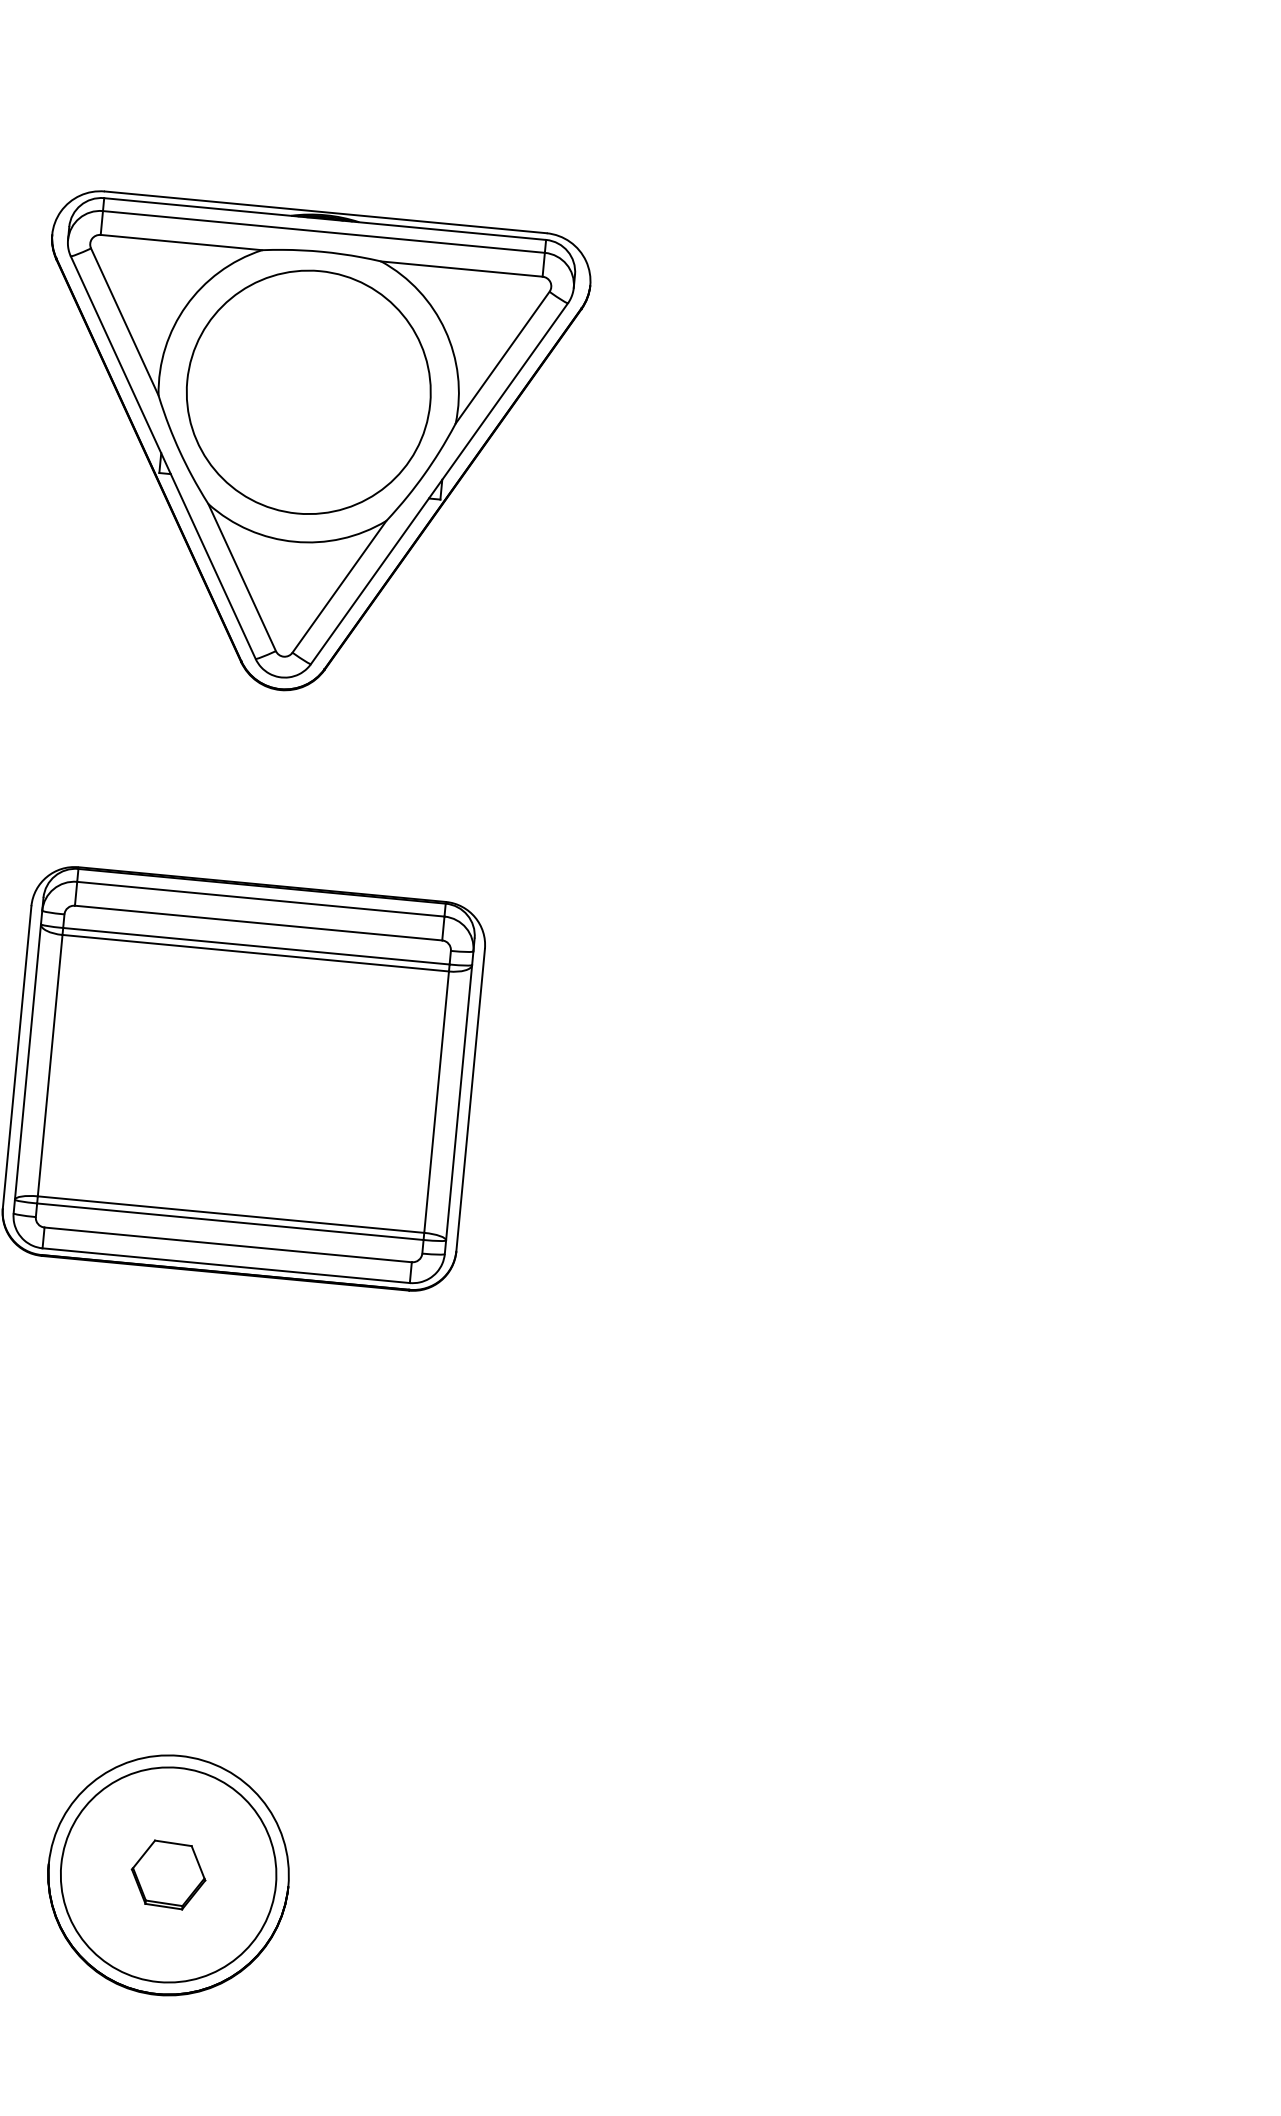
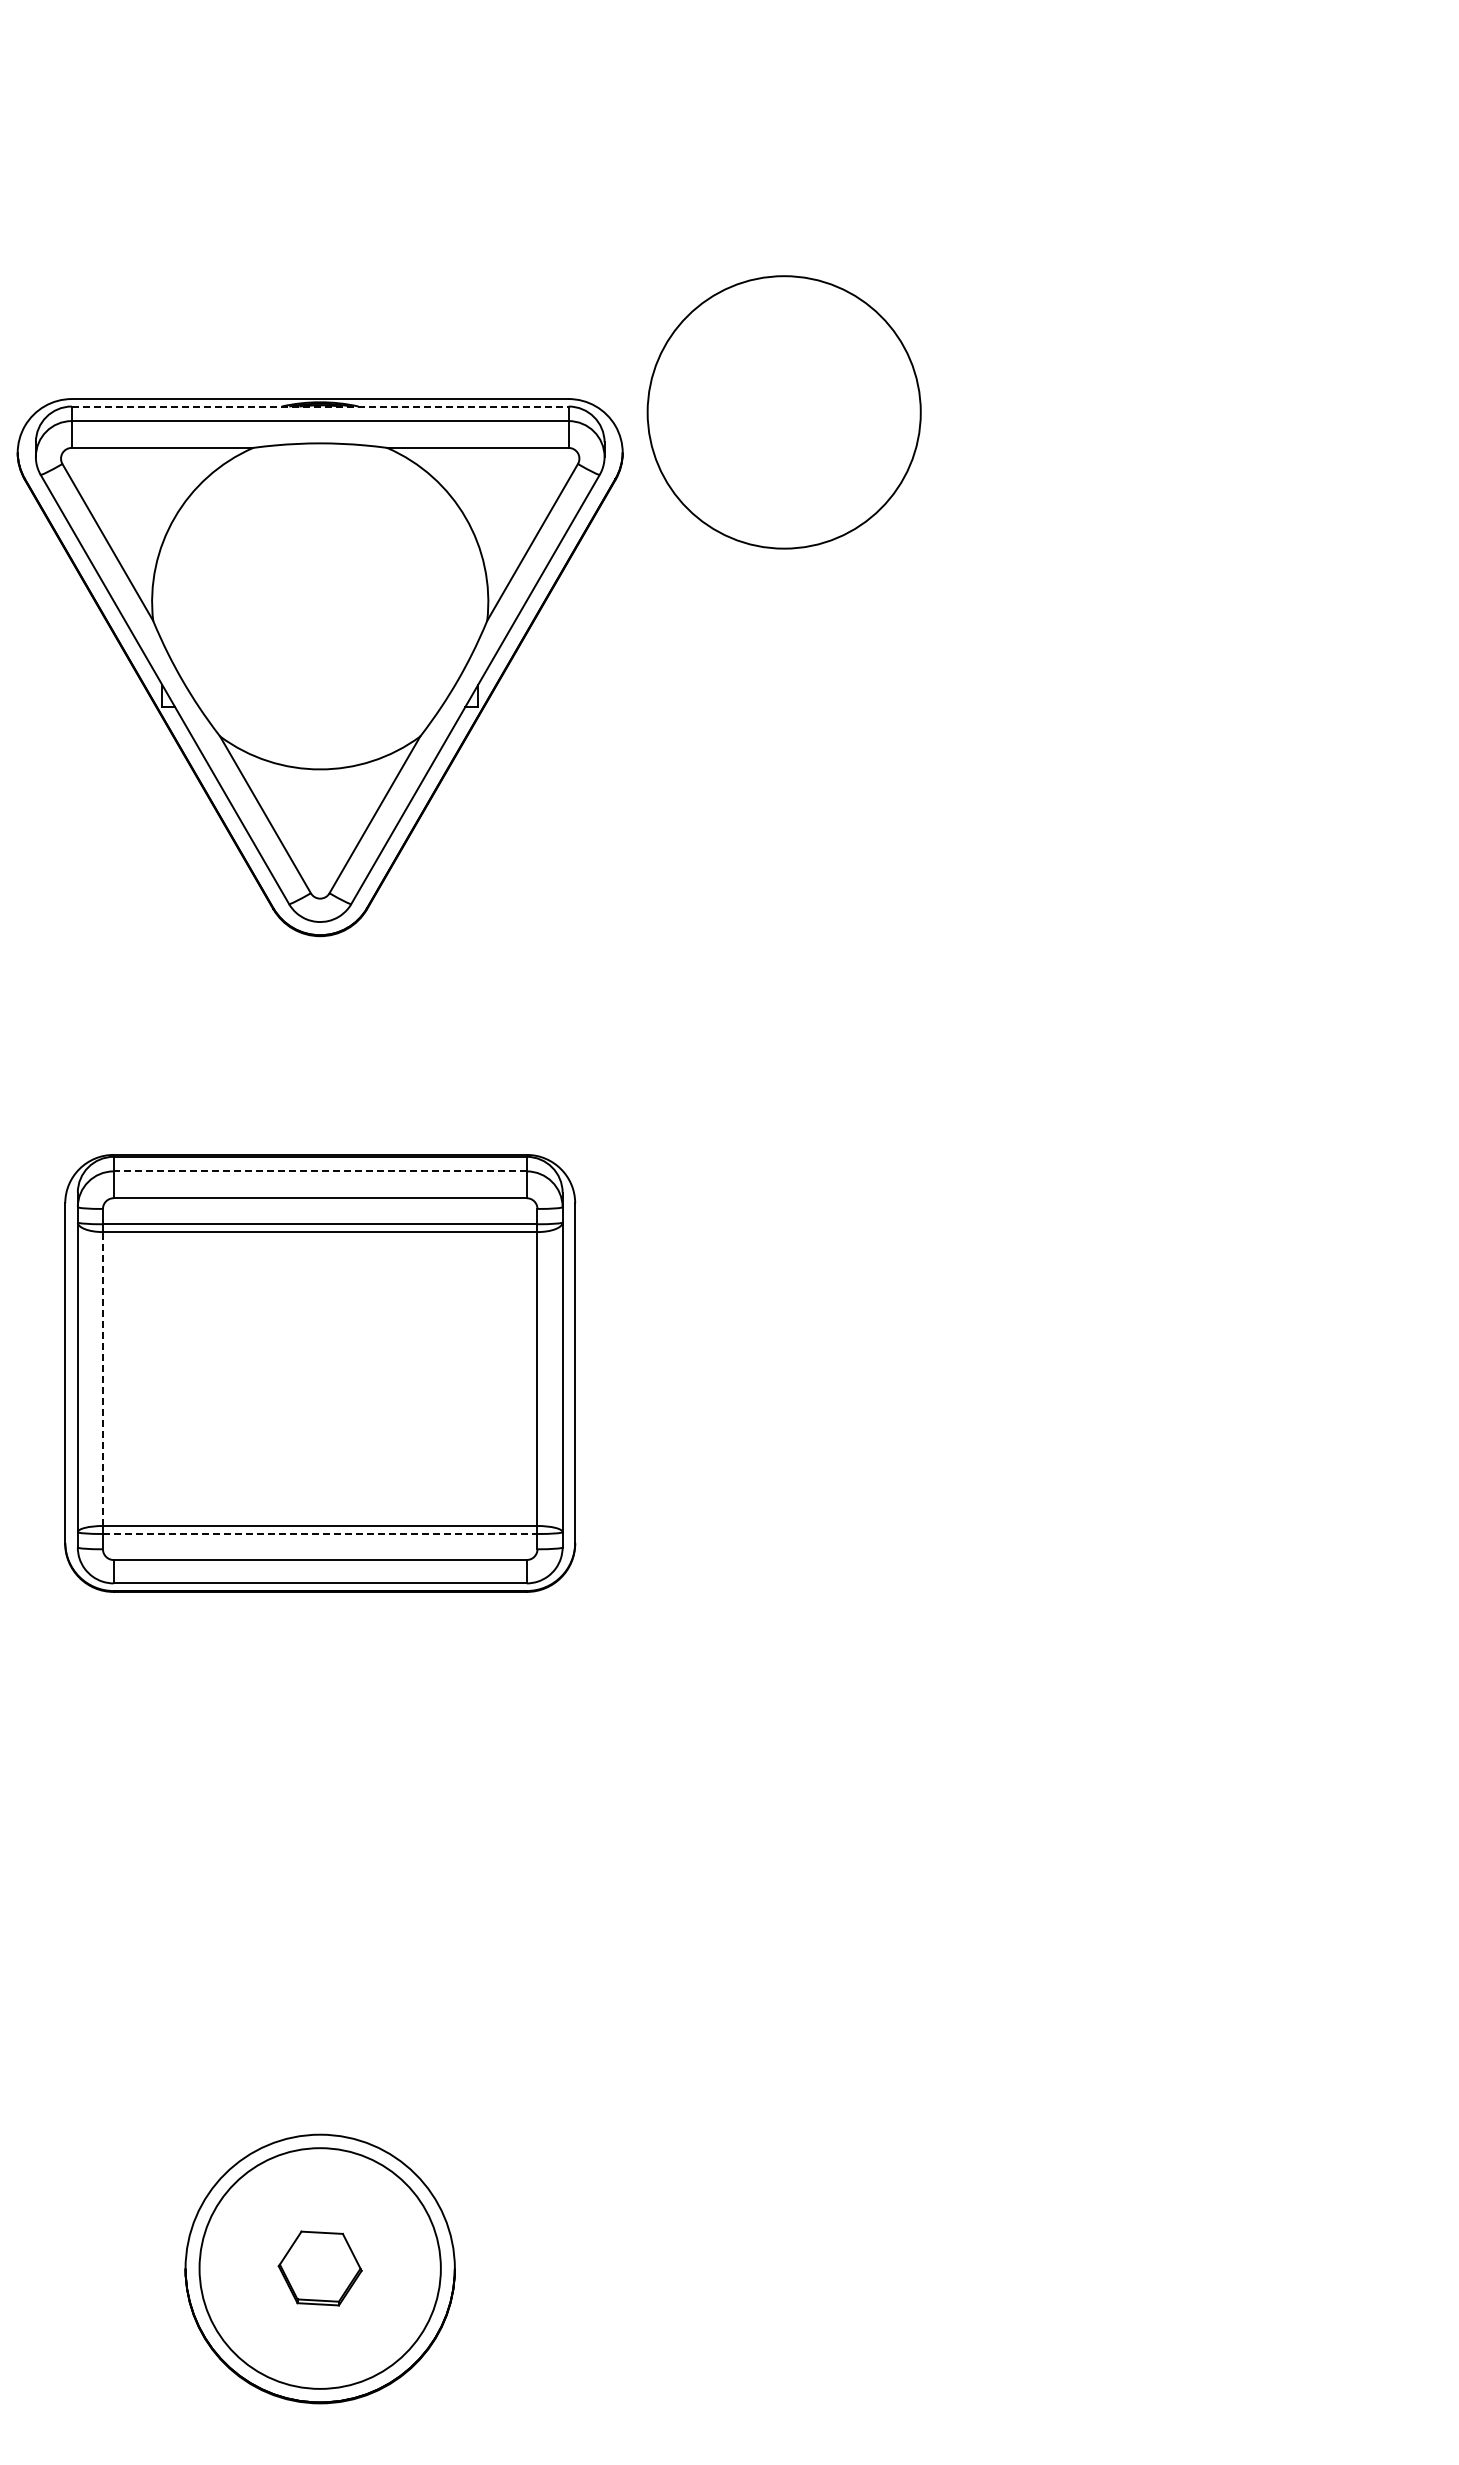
line: (325, 219) -> (320, 406), solid -> dashed
part: (308, 392) -> (783, 412), moved
line: (260, 899) -> (319, 1171), solid -> dashed
line: (49, 1066) -> (102, 1379), solid -> dashed
line: (230, 1222) -> (320, 1534), solid -> dashed

